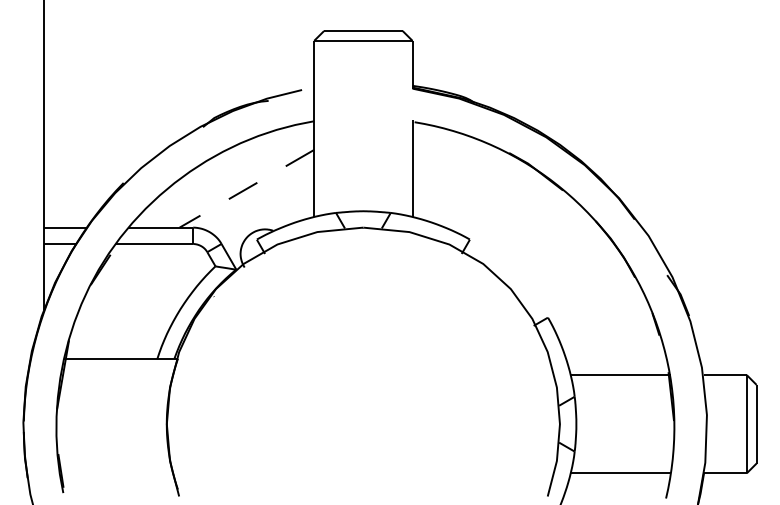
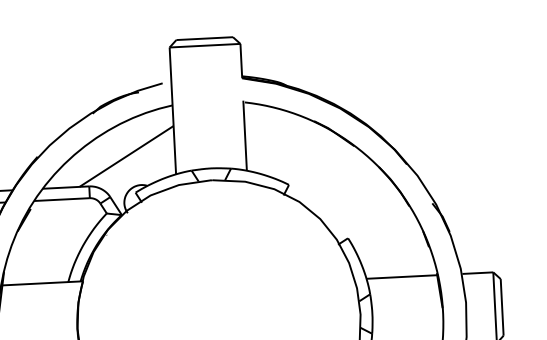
line: (246, 188) -> (126, 156), dashed -> solid

